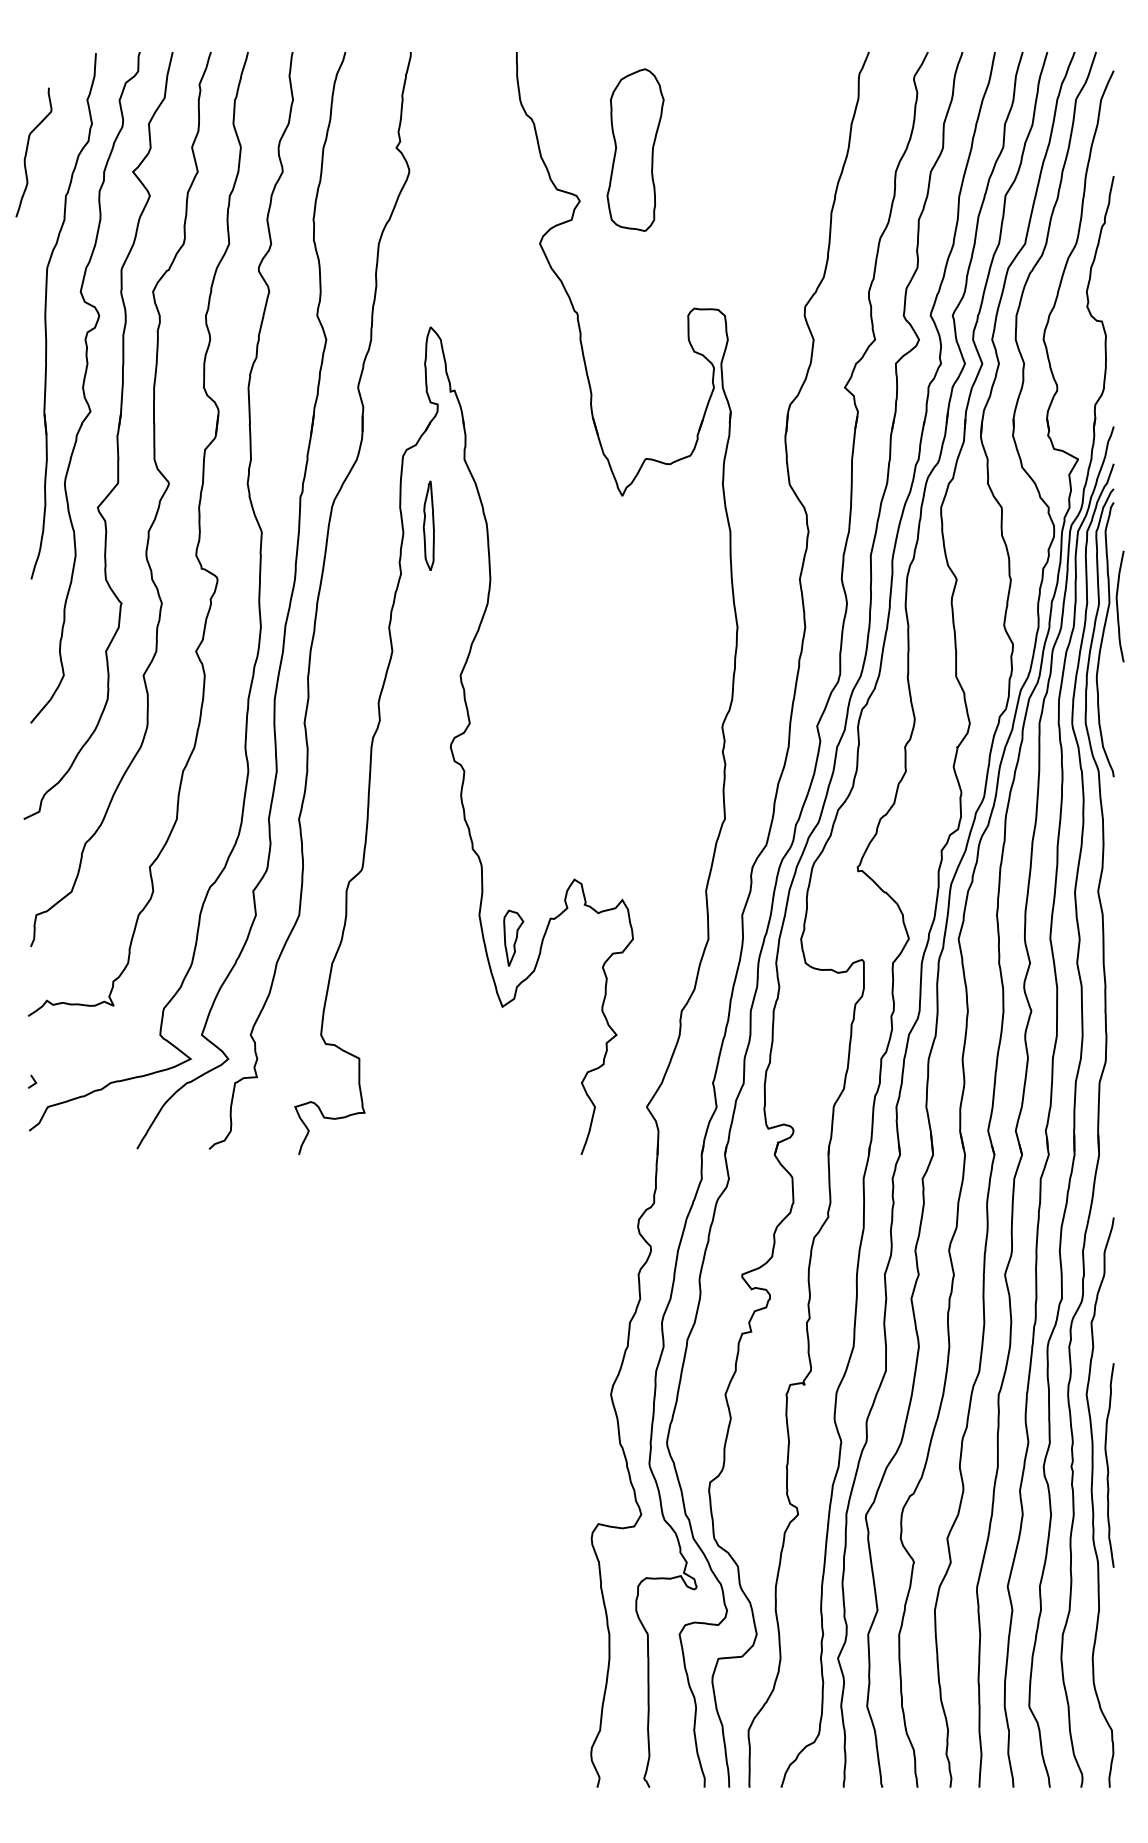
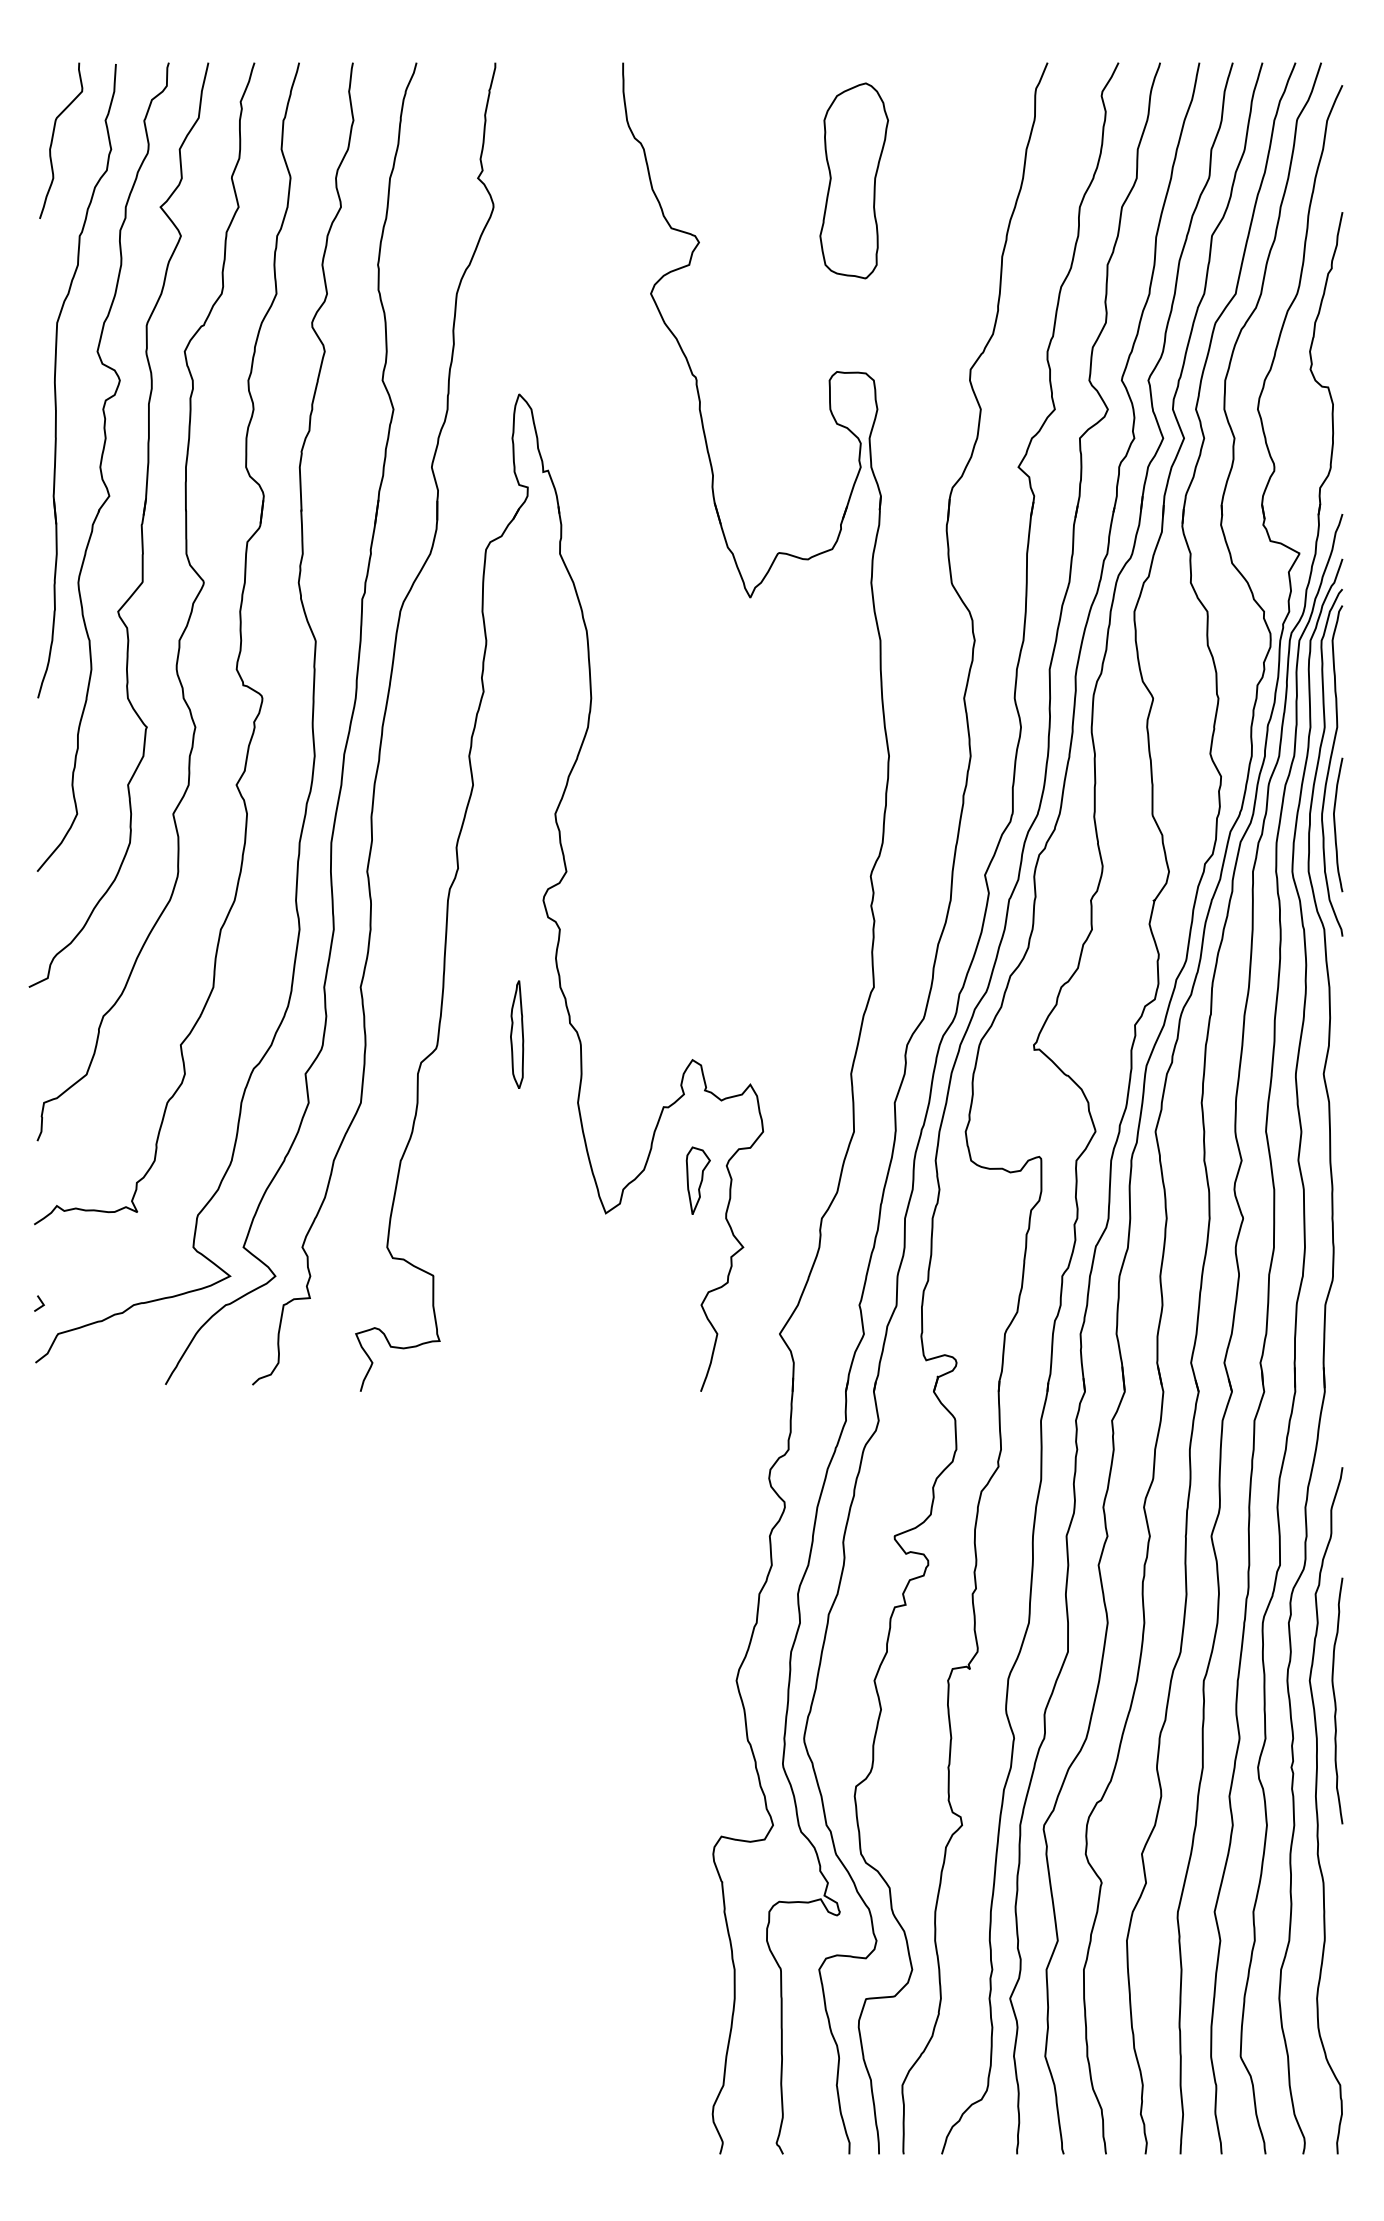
part: (634, 149) -> (853, 180), moved
curve: (27, 151) -> (53, 139), moved
part: (429, 525) -> (517, 1034), moved
curve: (1117, 606) -> (1335, 824), moved
part: (513, 938) -> (697, 1180), moved
curve: (1107, 1465) -> (1335, 1700), moved

